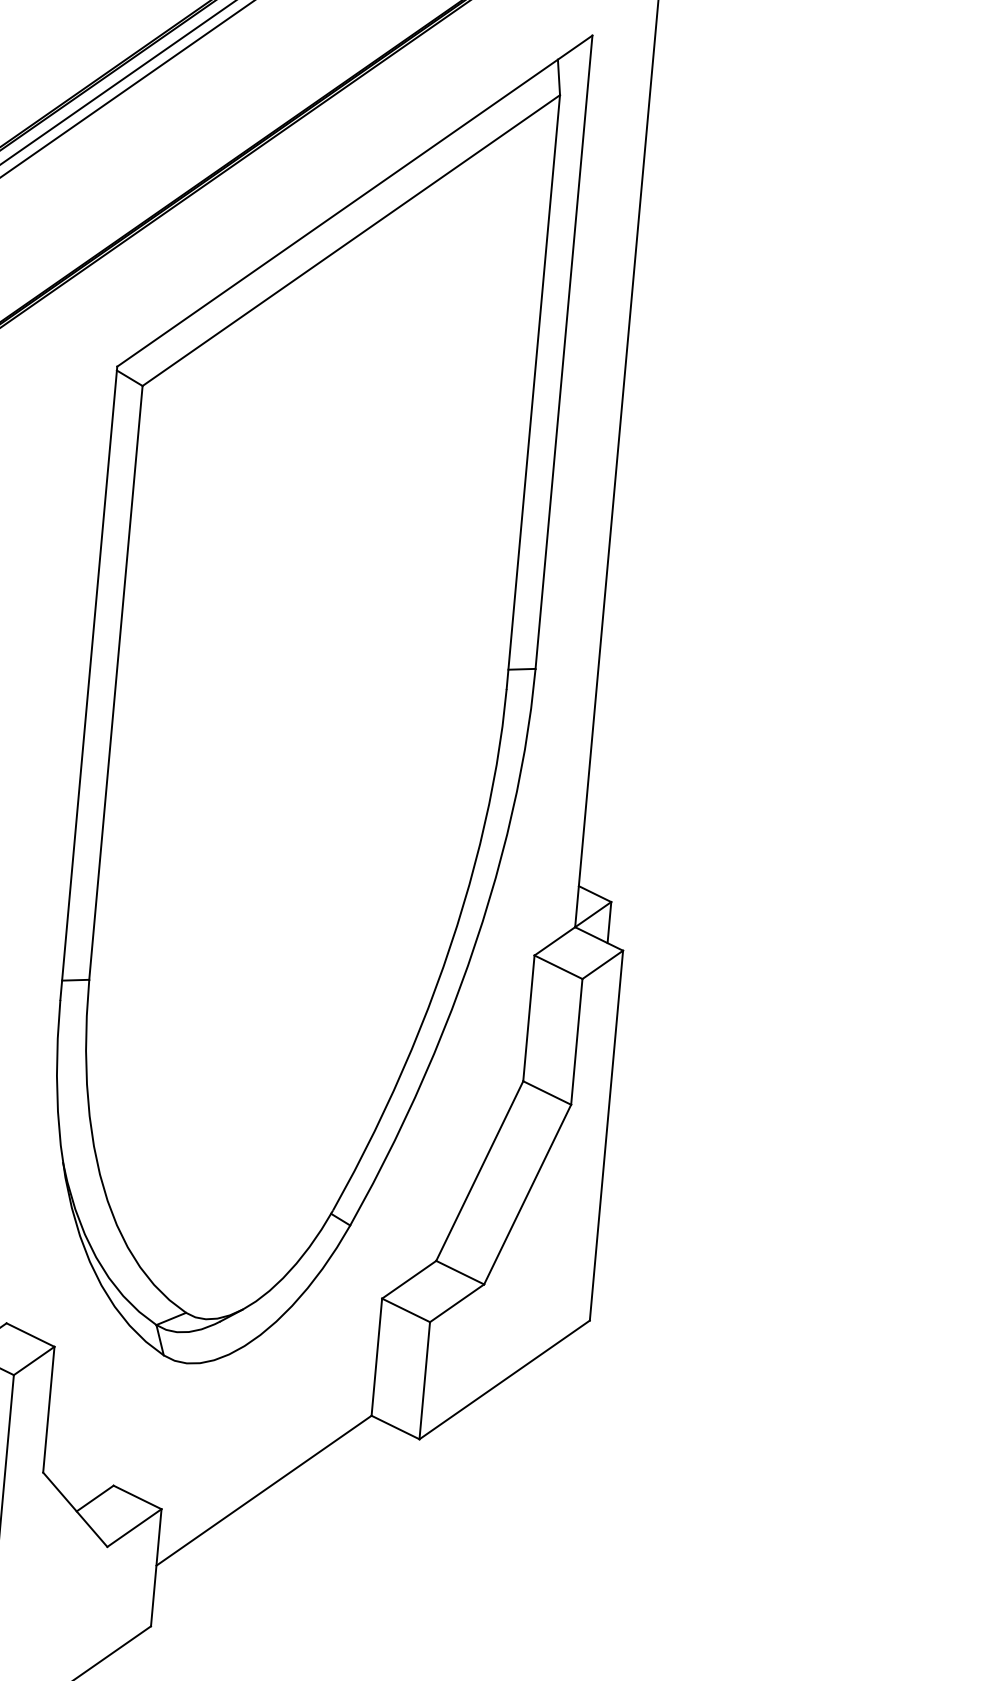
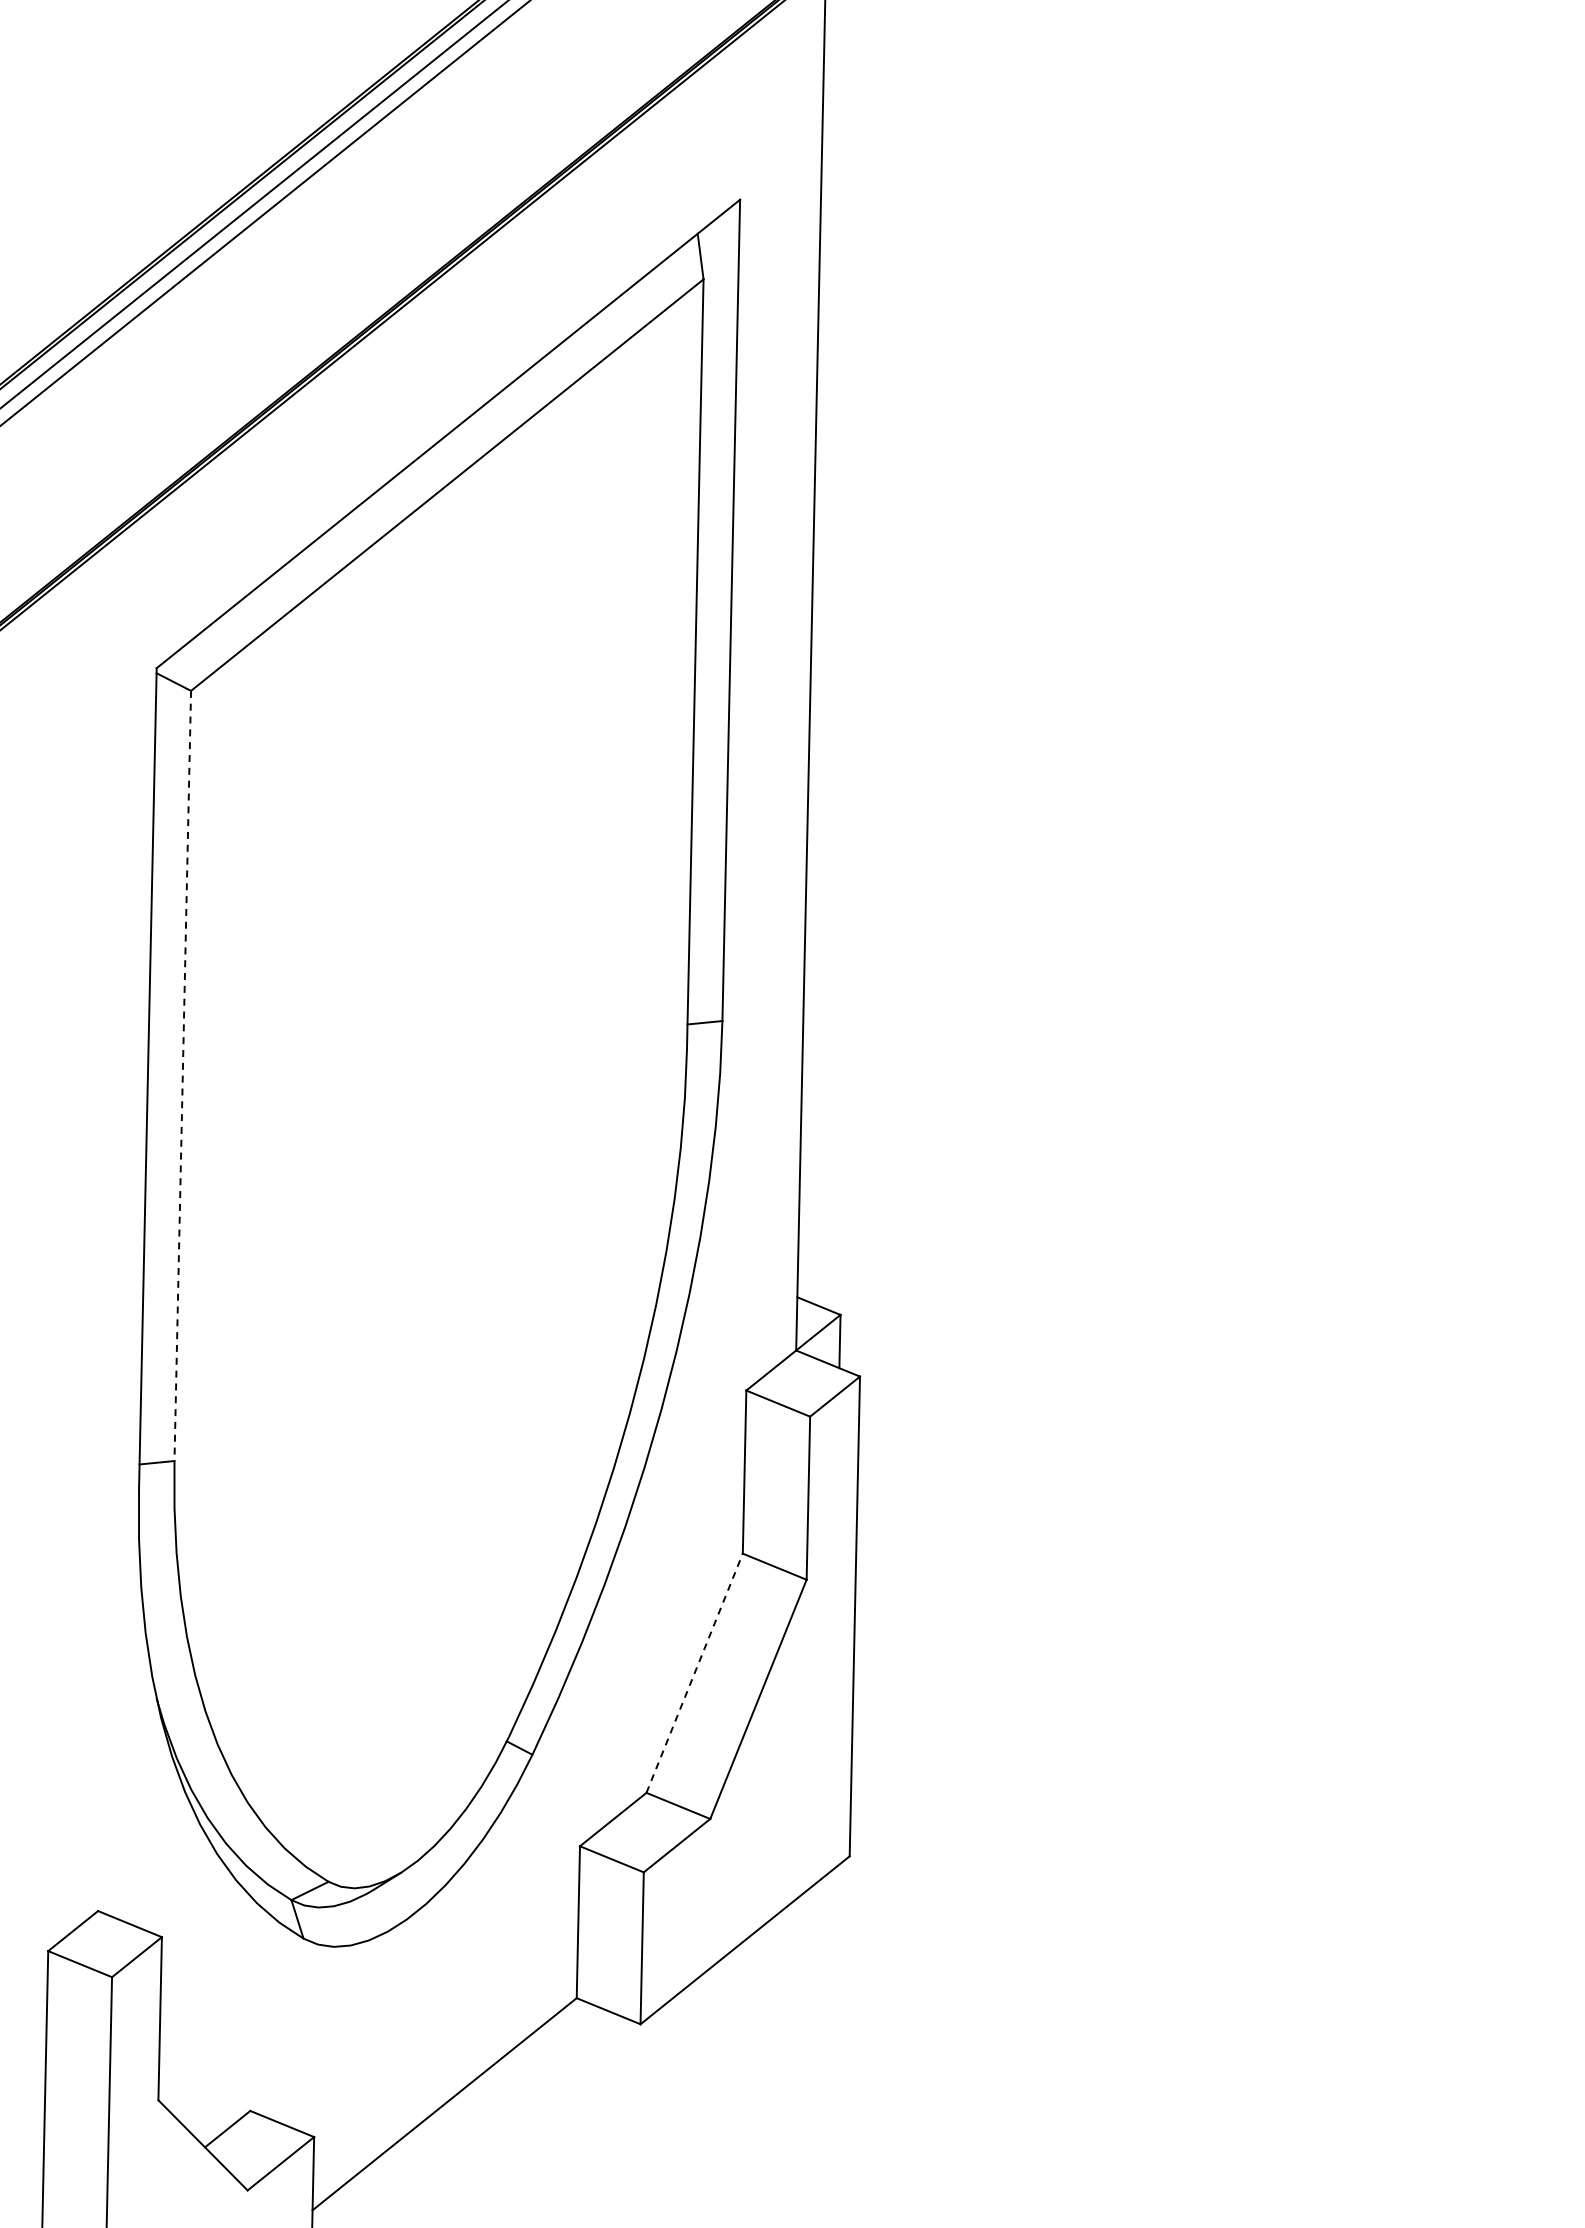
line: (115, 683) -> (182, 1076), solid -> dashed
line: (479, 1171) -> (694, 1673), solid -> dashed

